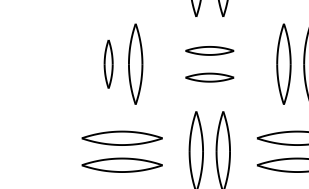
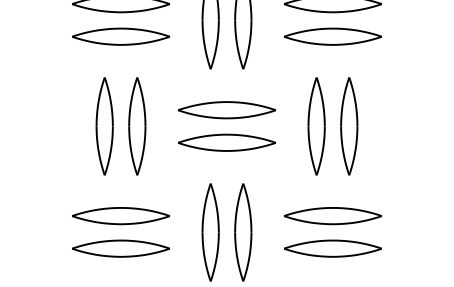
part: (209, 51) -> (226, 110), size x1.67
part: (108, 64) -> (104, 126), size x1.67
part: (209, 77) -> (226, 142), size x1.67

